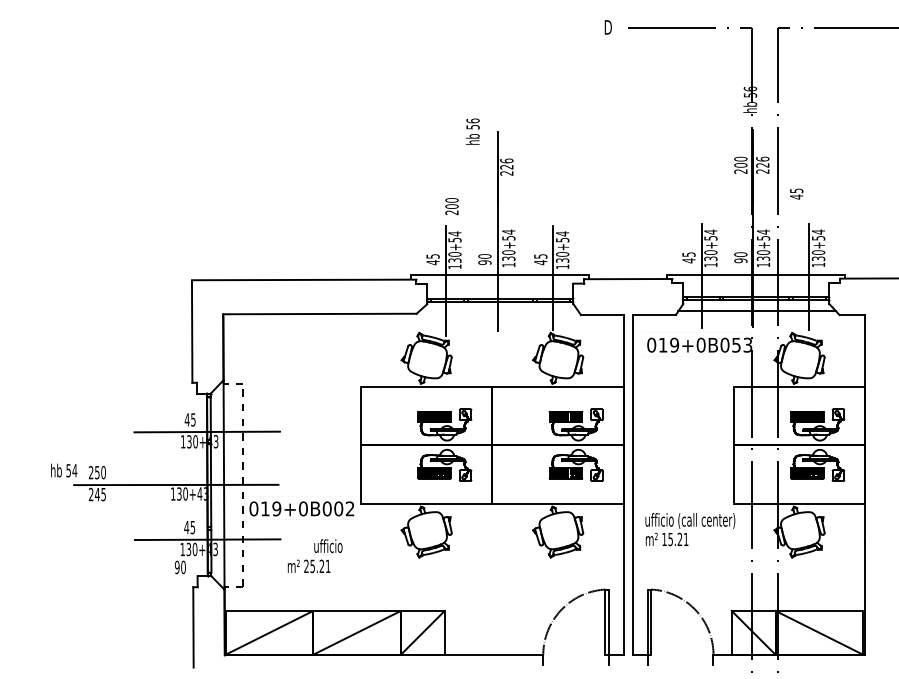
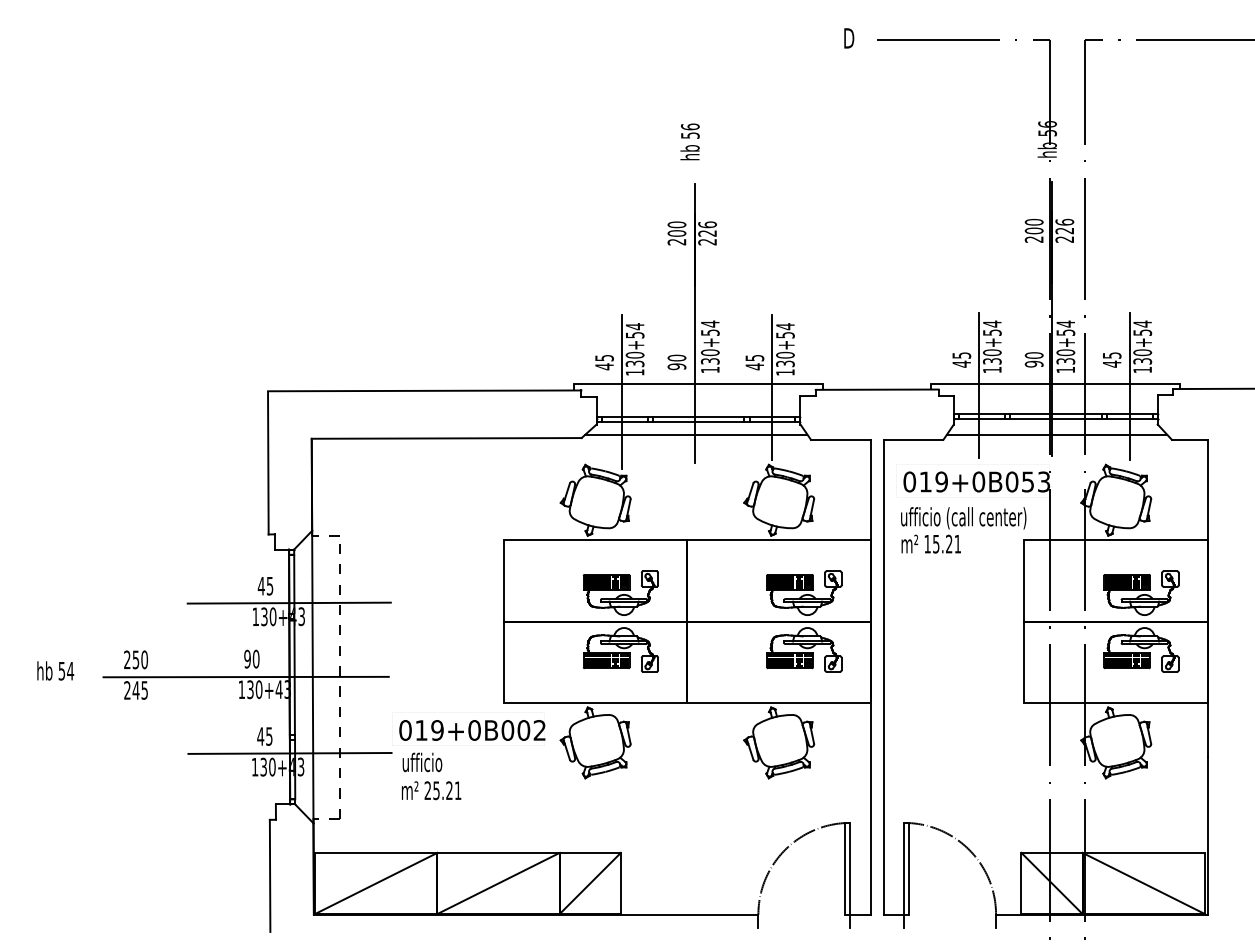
text: (472, 131) -> (689, 141), moved
text: (796, 193) -> (1112, 359), moved
text: (451, 206) -> (676, 233), moved
line: (498, 311) -> (696, 434), added
text: (64, 470) -> (55, 670), moved
text: (301, 508) -> (472, 730), moved
text: (690, 529) -> (963, 530), moved
text: (328, 546) -> (422, 762), moved
text: (180, 566) -> (251, 658), moved

